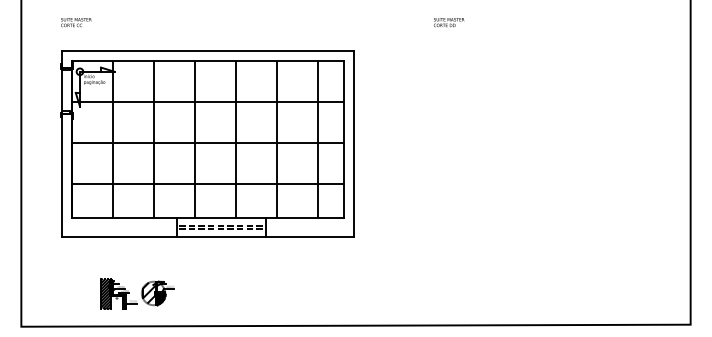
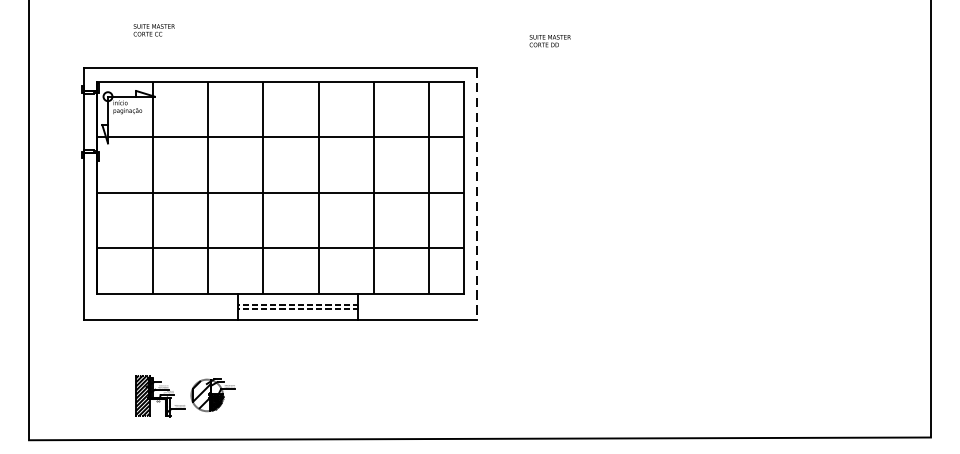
text: (76, 22) -> (154, 30), moved
text: (448, 22) -> (549, 41), moved
line: (354, 144) -> (477, 194), solid -> dashed

